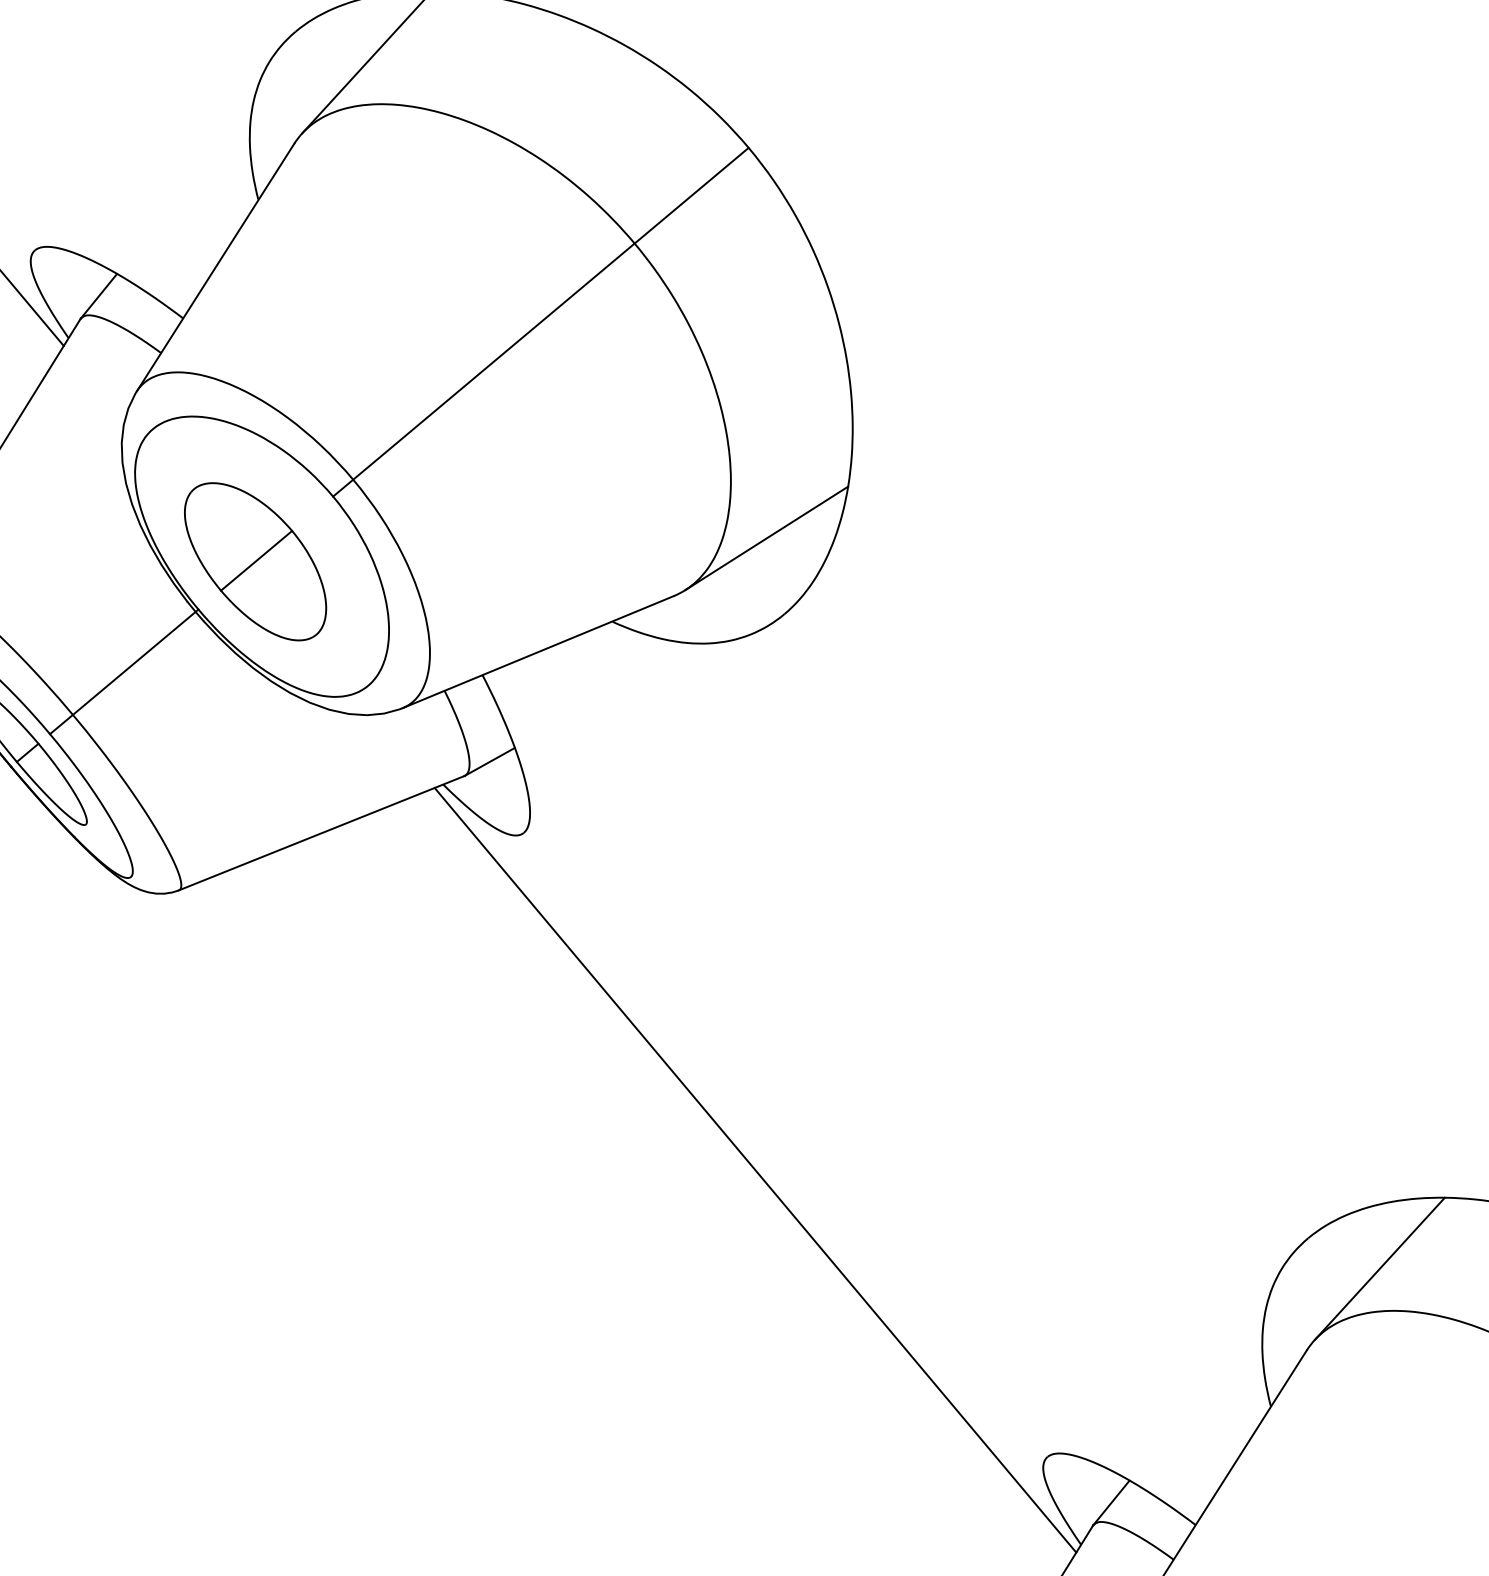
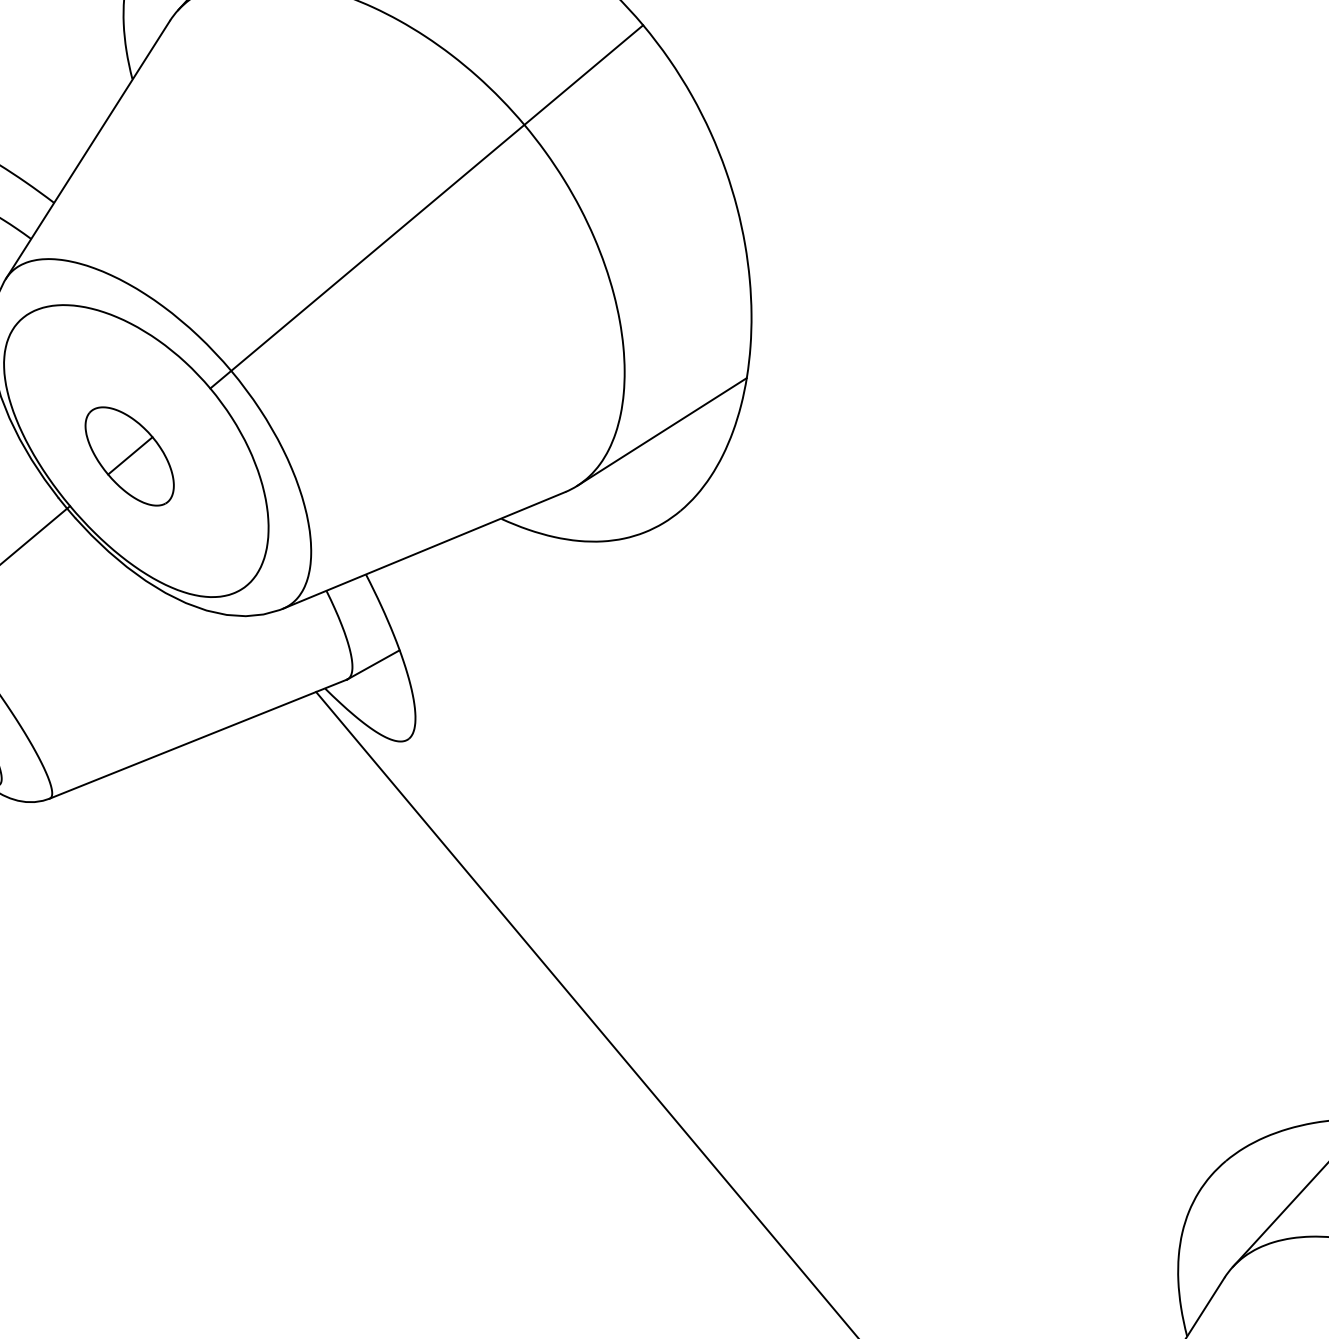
part: (255, 561) -> (129, 456), size x0.6

